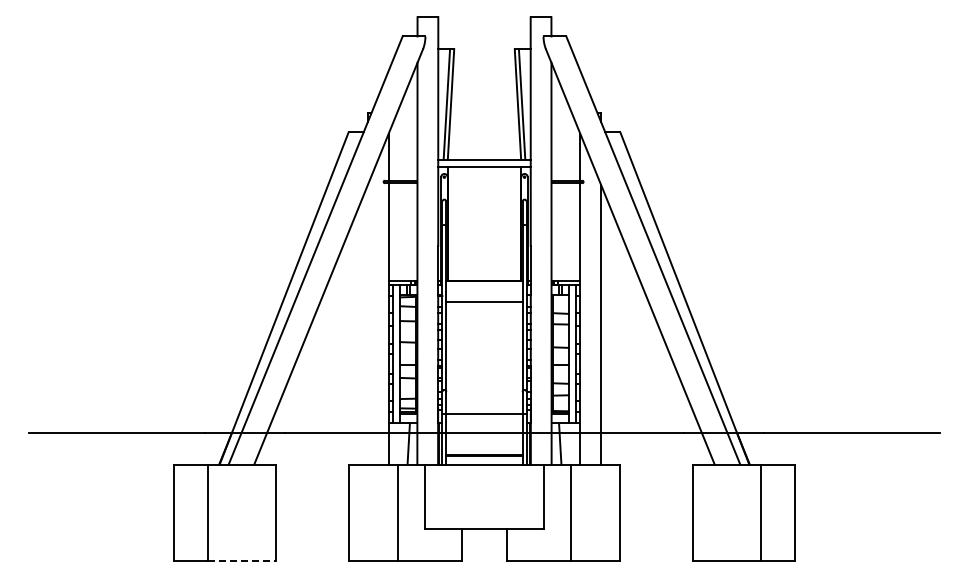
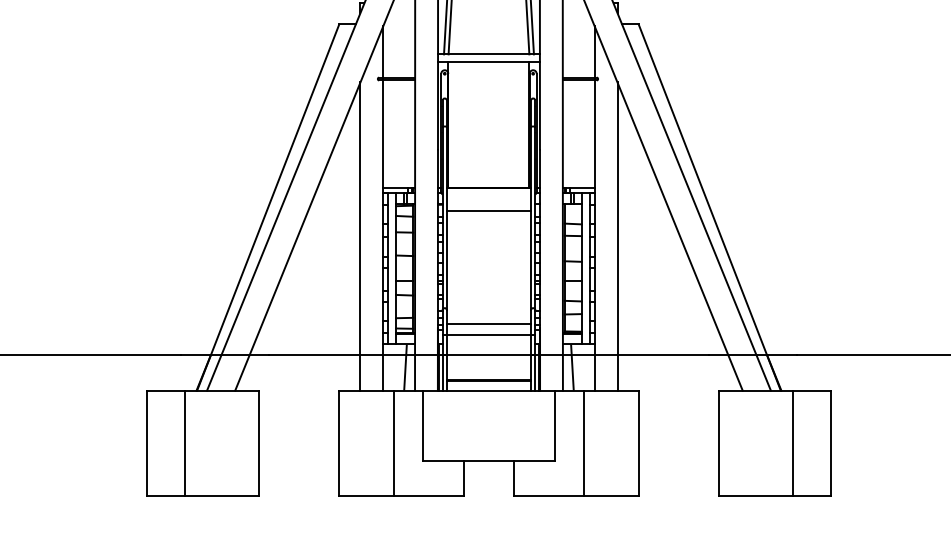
line: (367, 324) -> (360, 236), added
line: (484, 404) -> (488, 324), added
line: (242, 560) -> (222, 496), dashed -> solid

